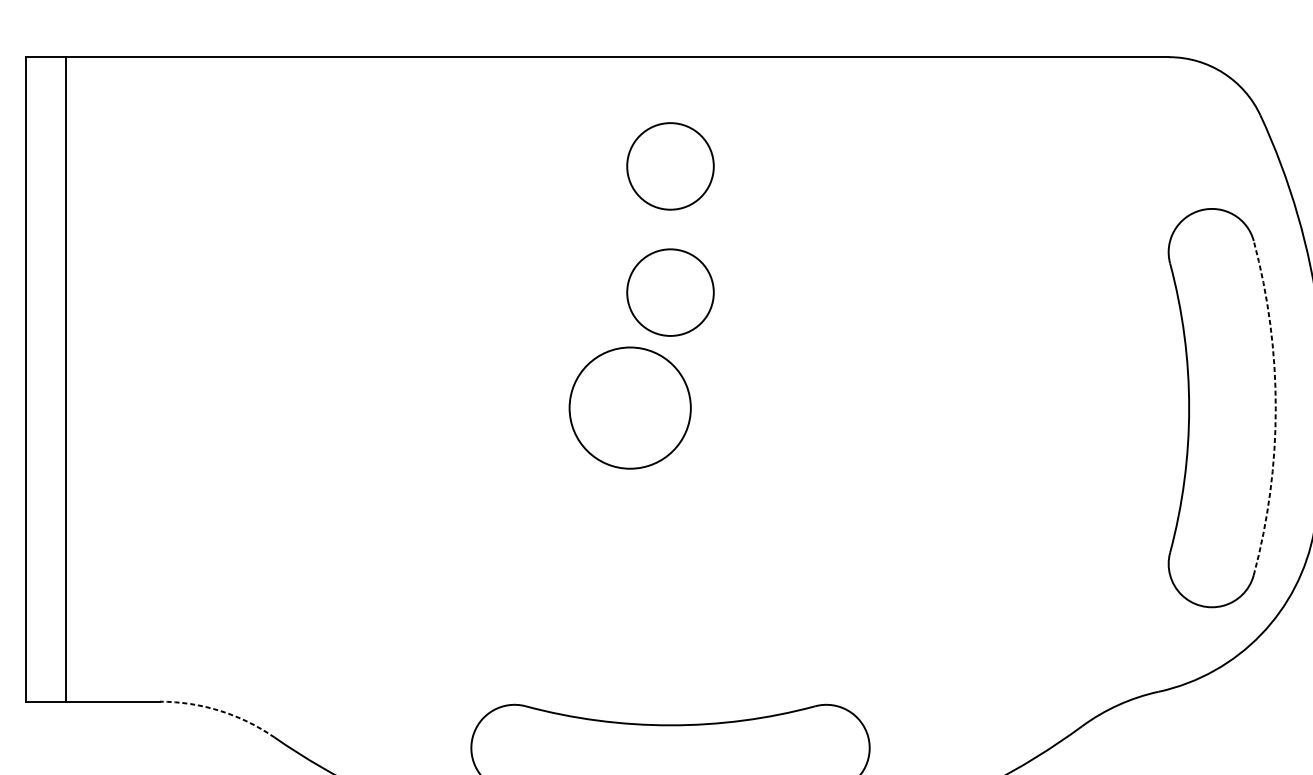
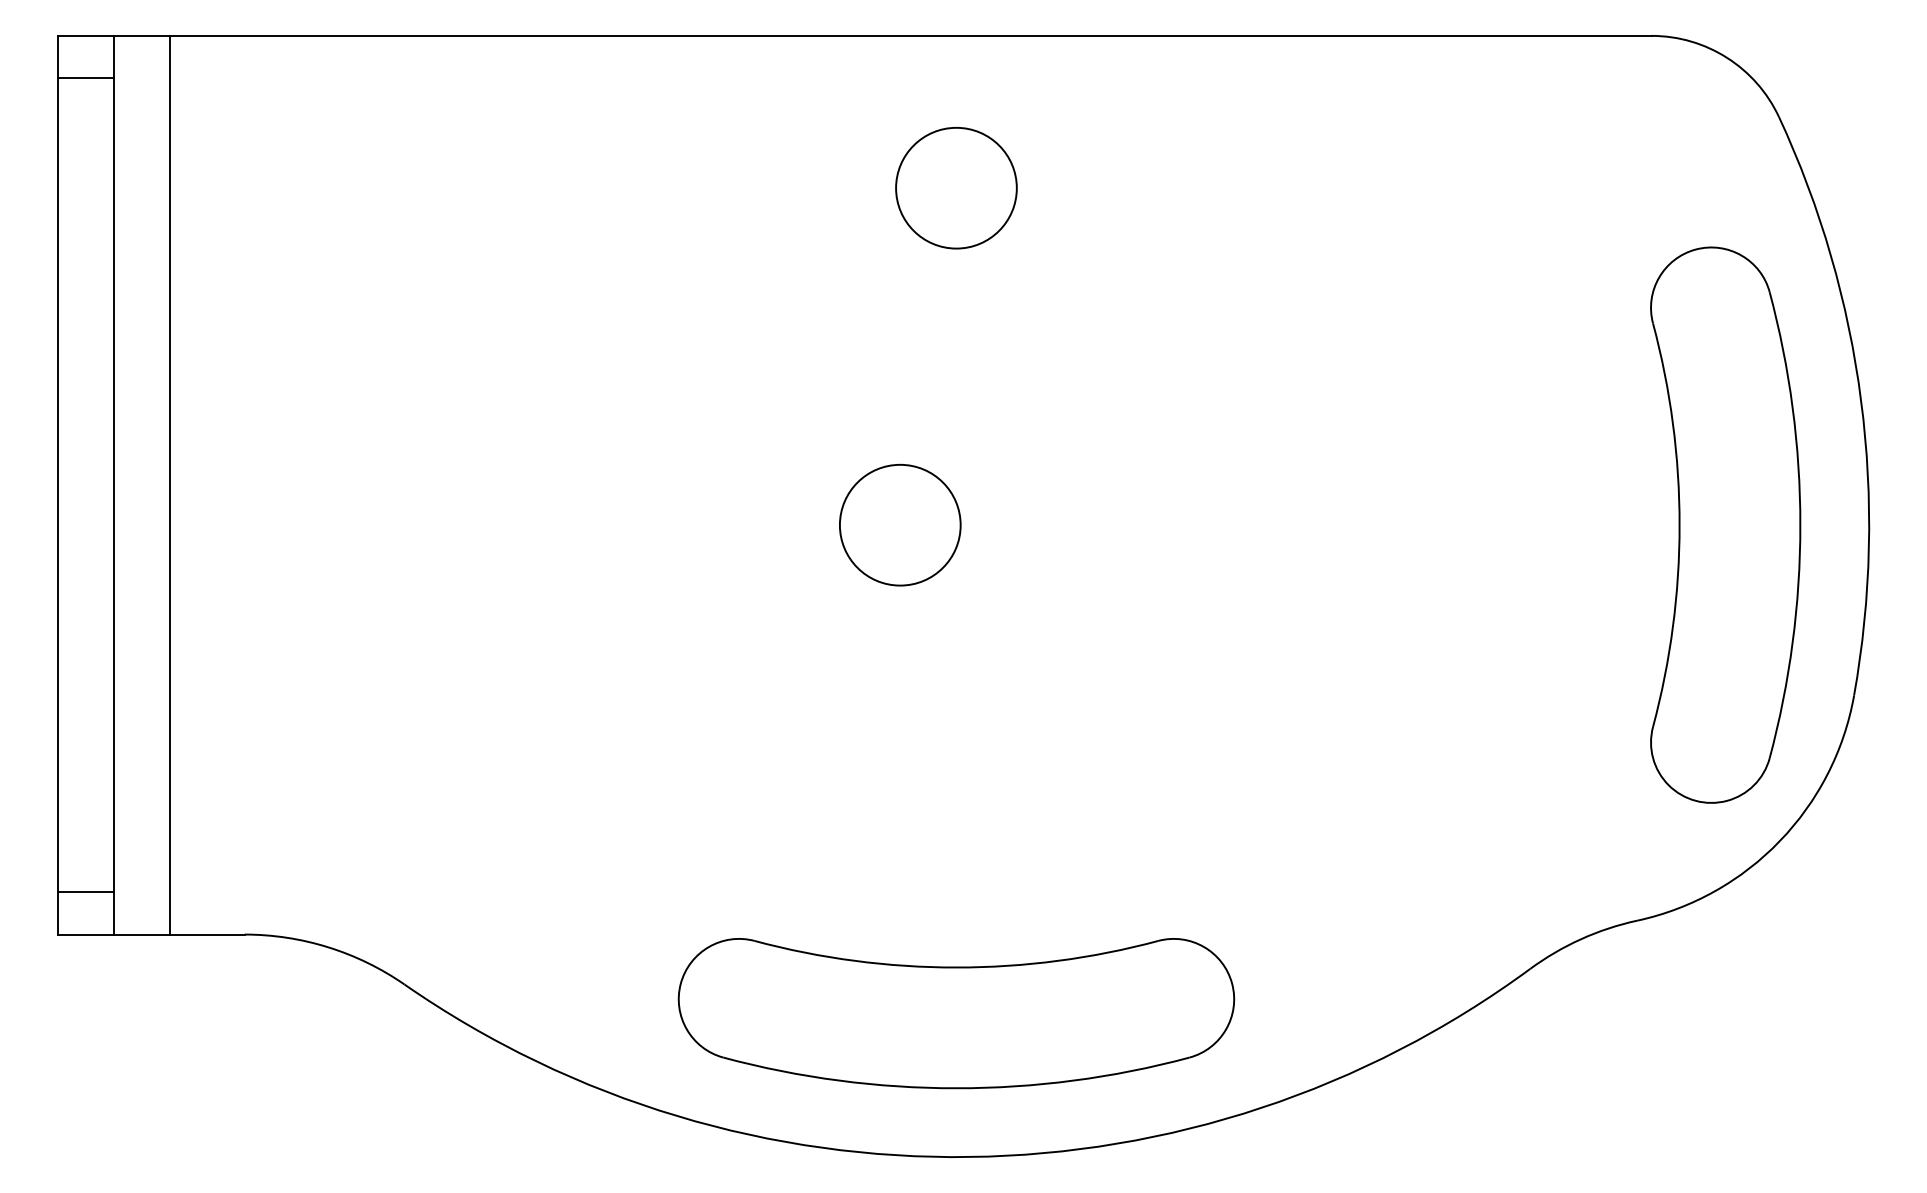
line: (45, 87) -> (85, 78), added
circle: (670, 292) -> (956, 363), removed
line: (106, 378) -> (170, 484), added
circle: (629, 407) -> (899, 524), size x0.71
arc: (1275, 408) -> (1800, 525), dashed -> solid
line: (45, 671) -> (85, 892), added
arc: (220, 710) -> (328, 947), dashed -> solid

